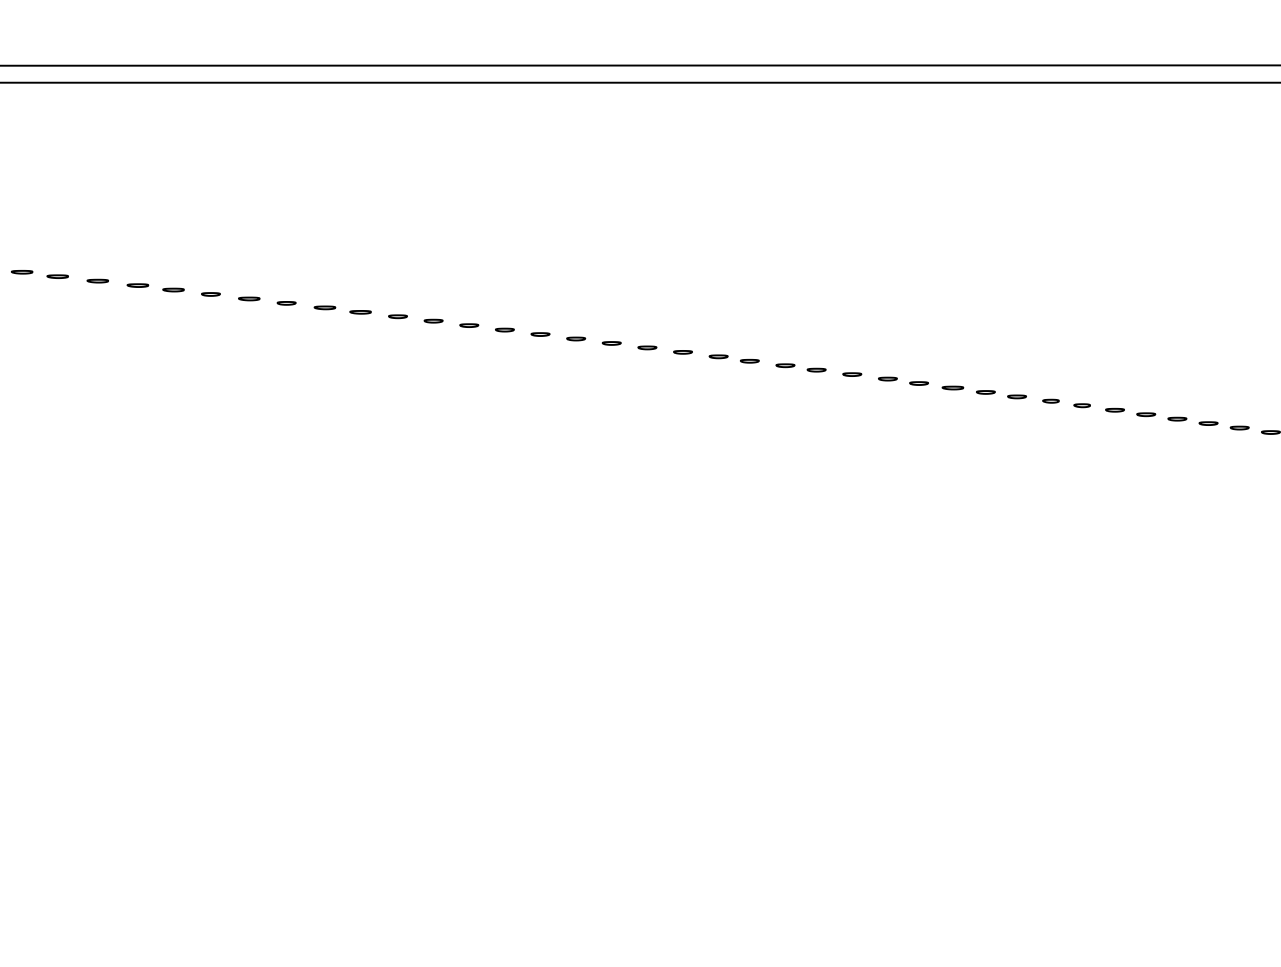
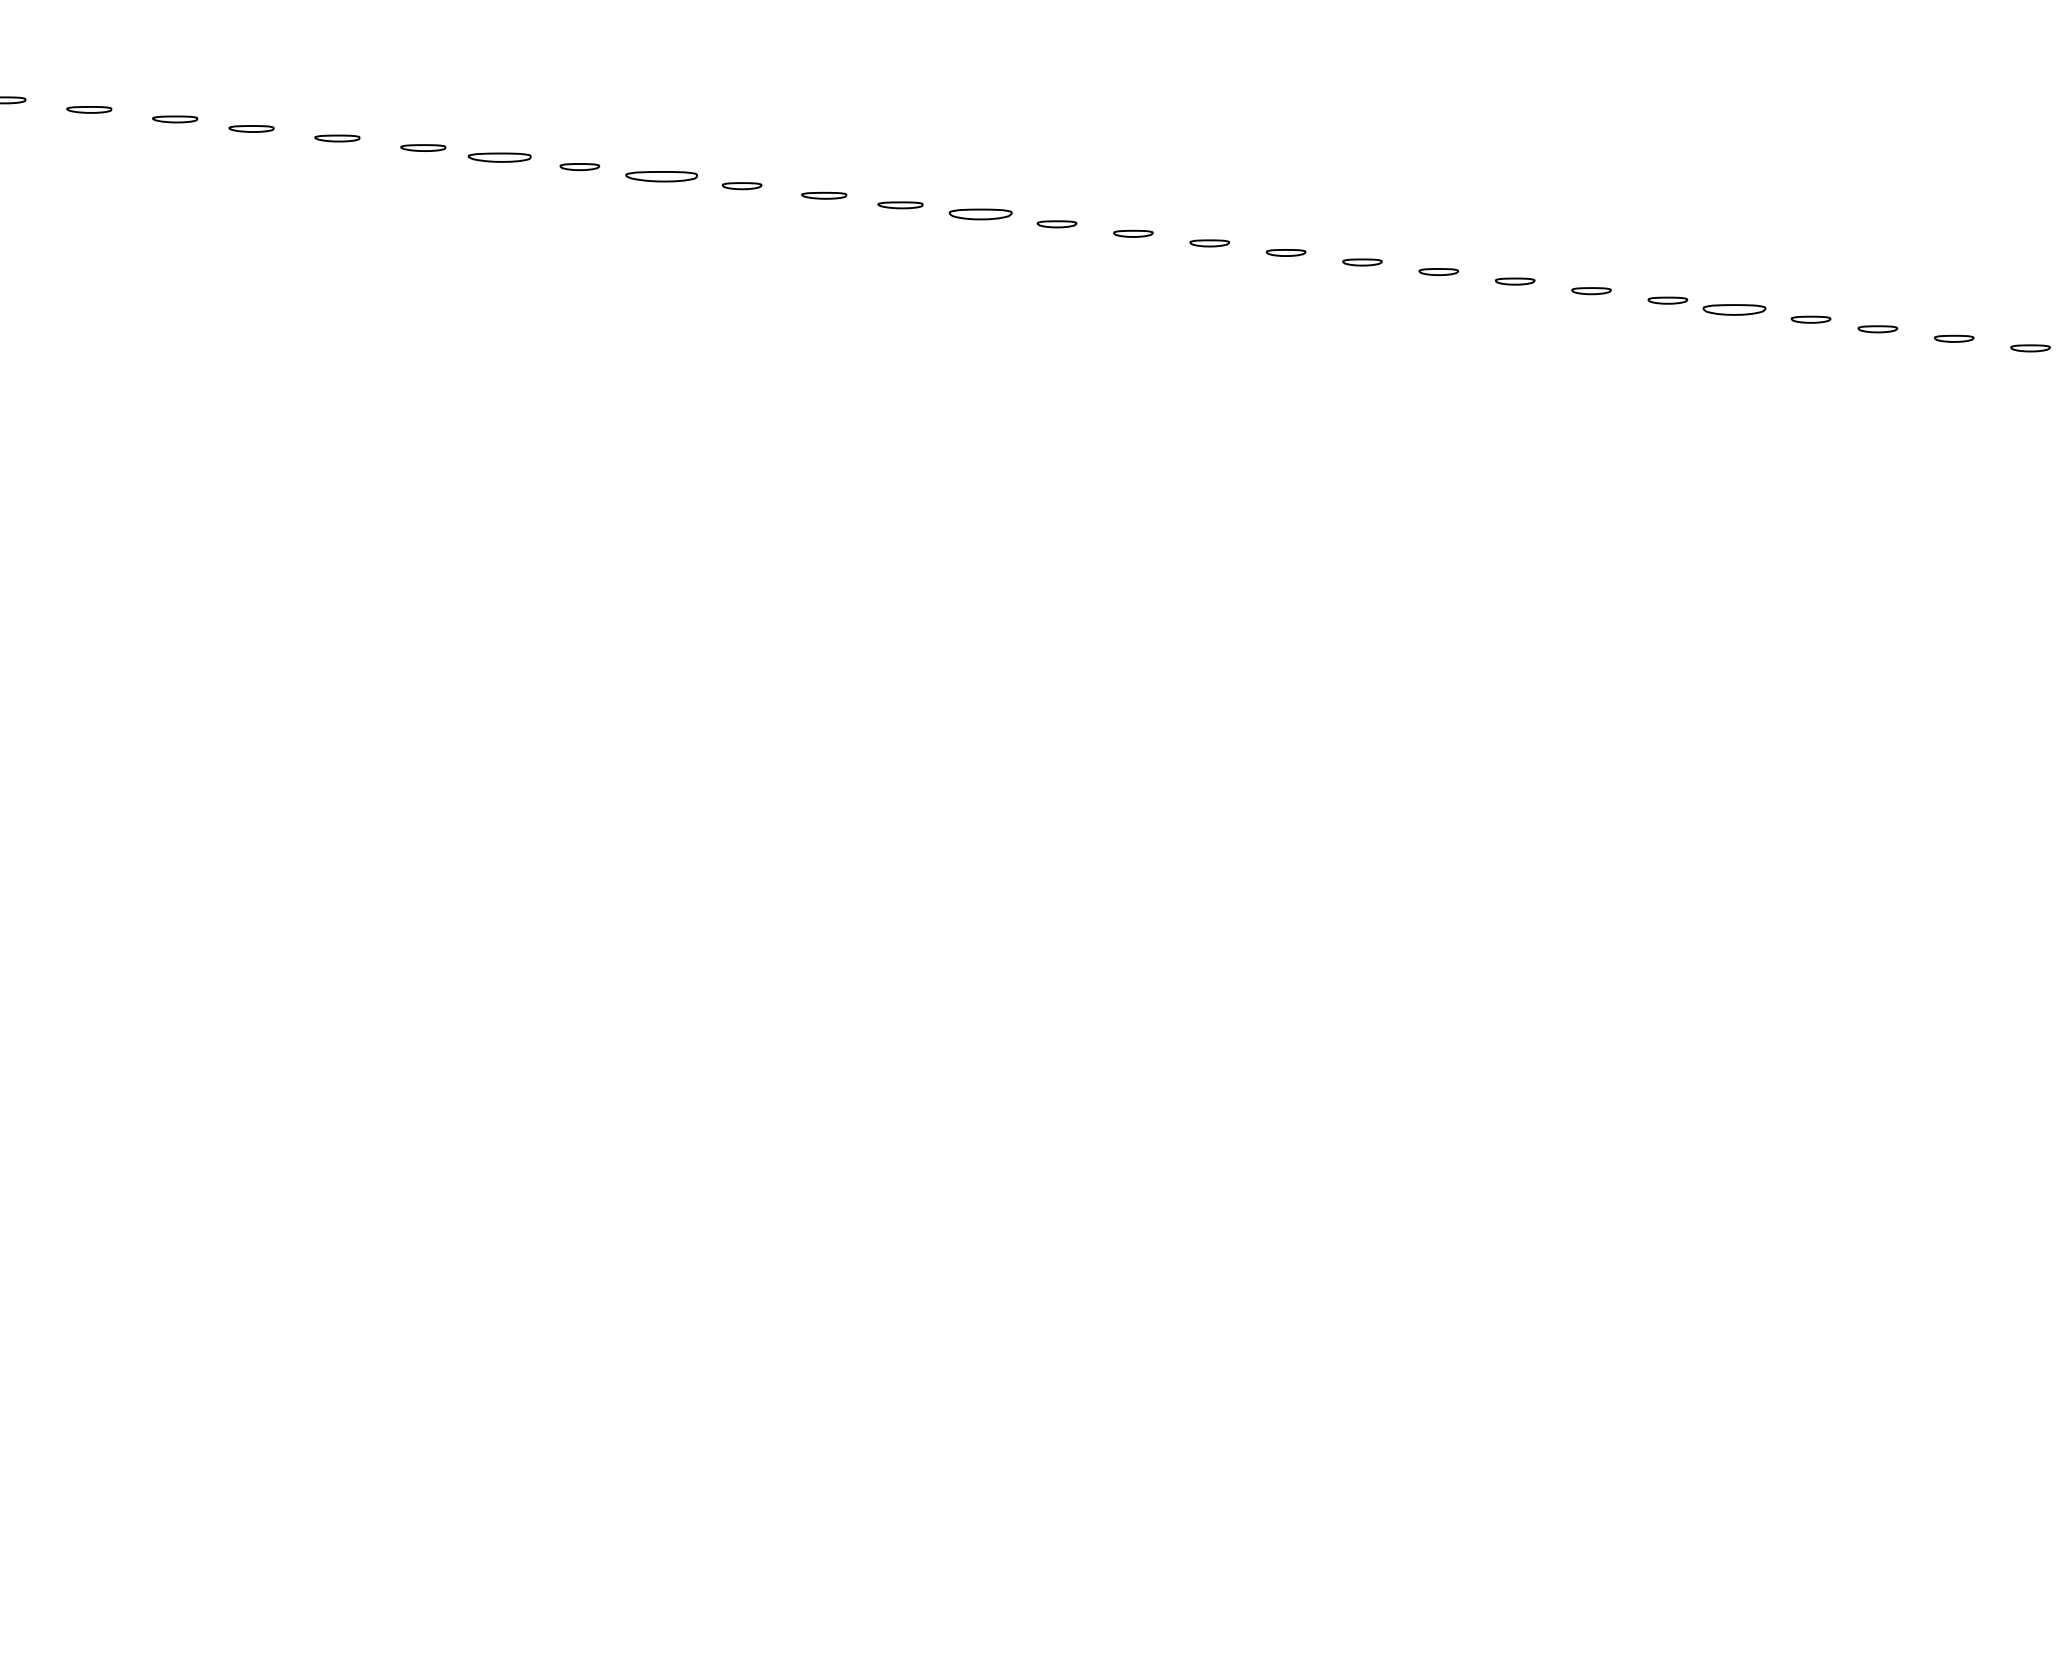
part: (173, 289) -> (499, 156), size x1.4
part: (249, 298) -> (662, 175), size x1.6
part: (397, 316) -> (979, 214), size x1.6
part: (749, 361) -> (1733, 310), size x1.6

